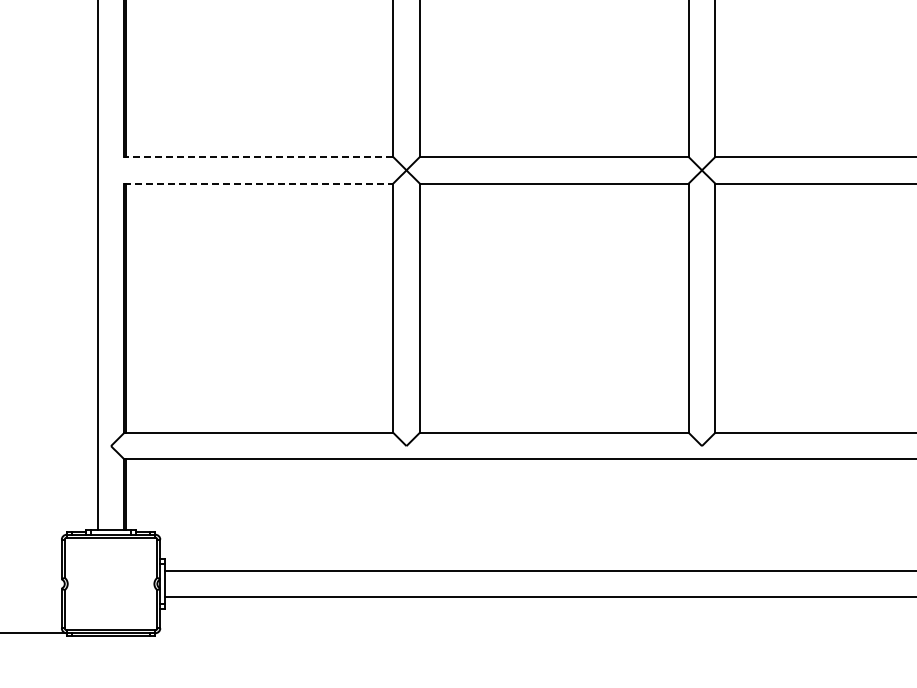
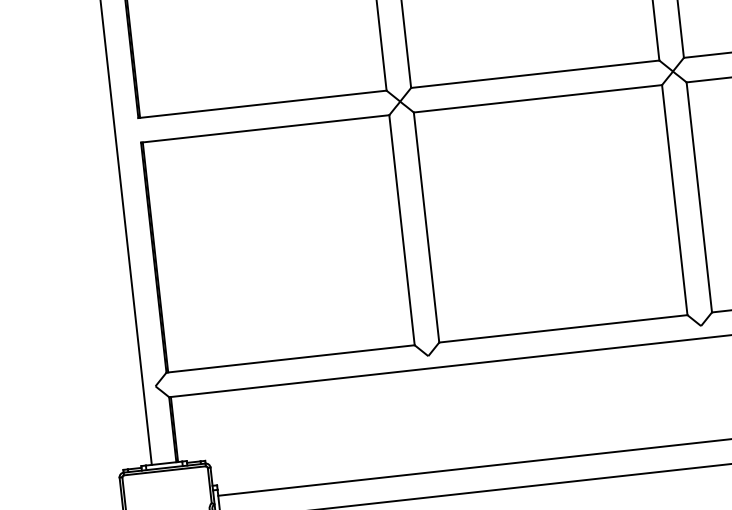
line: (258, 157) -> (262, 104), dashed -> solid
line: (259, 183) -> (265, 128), dashed -> solid

